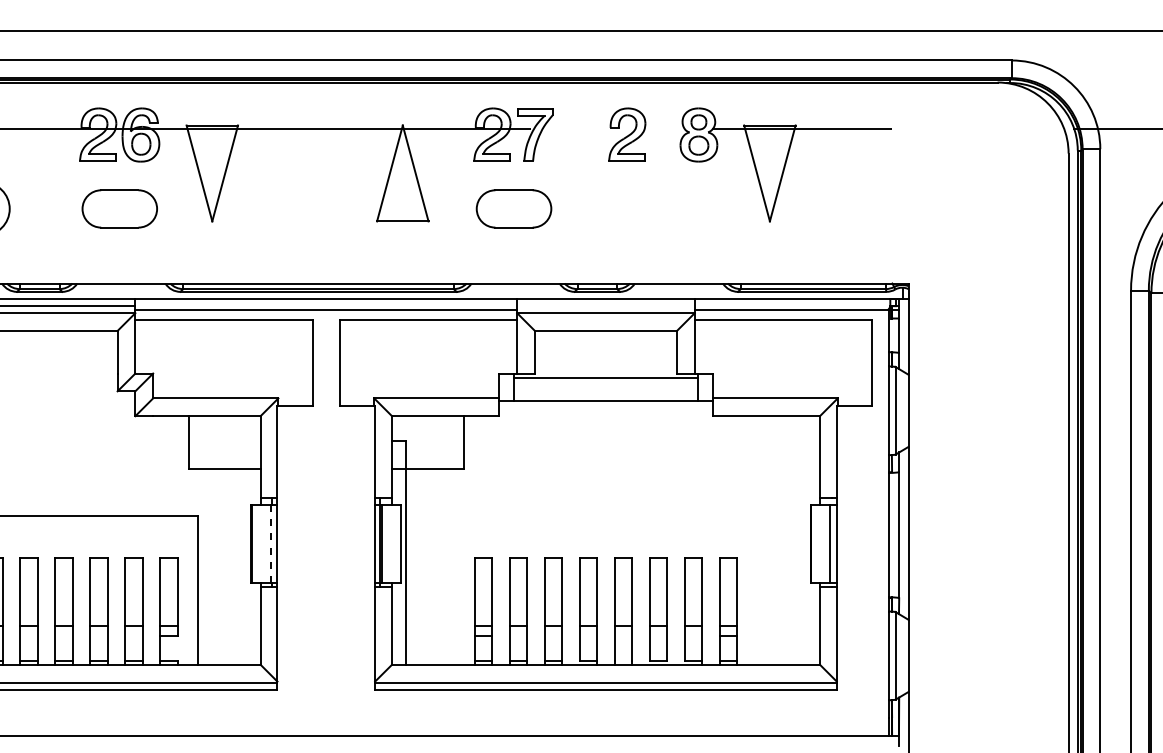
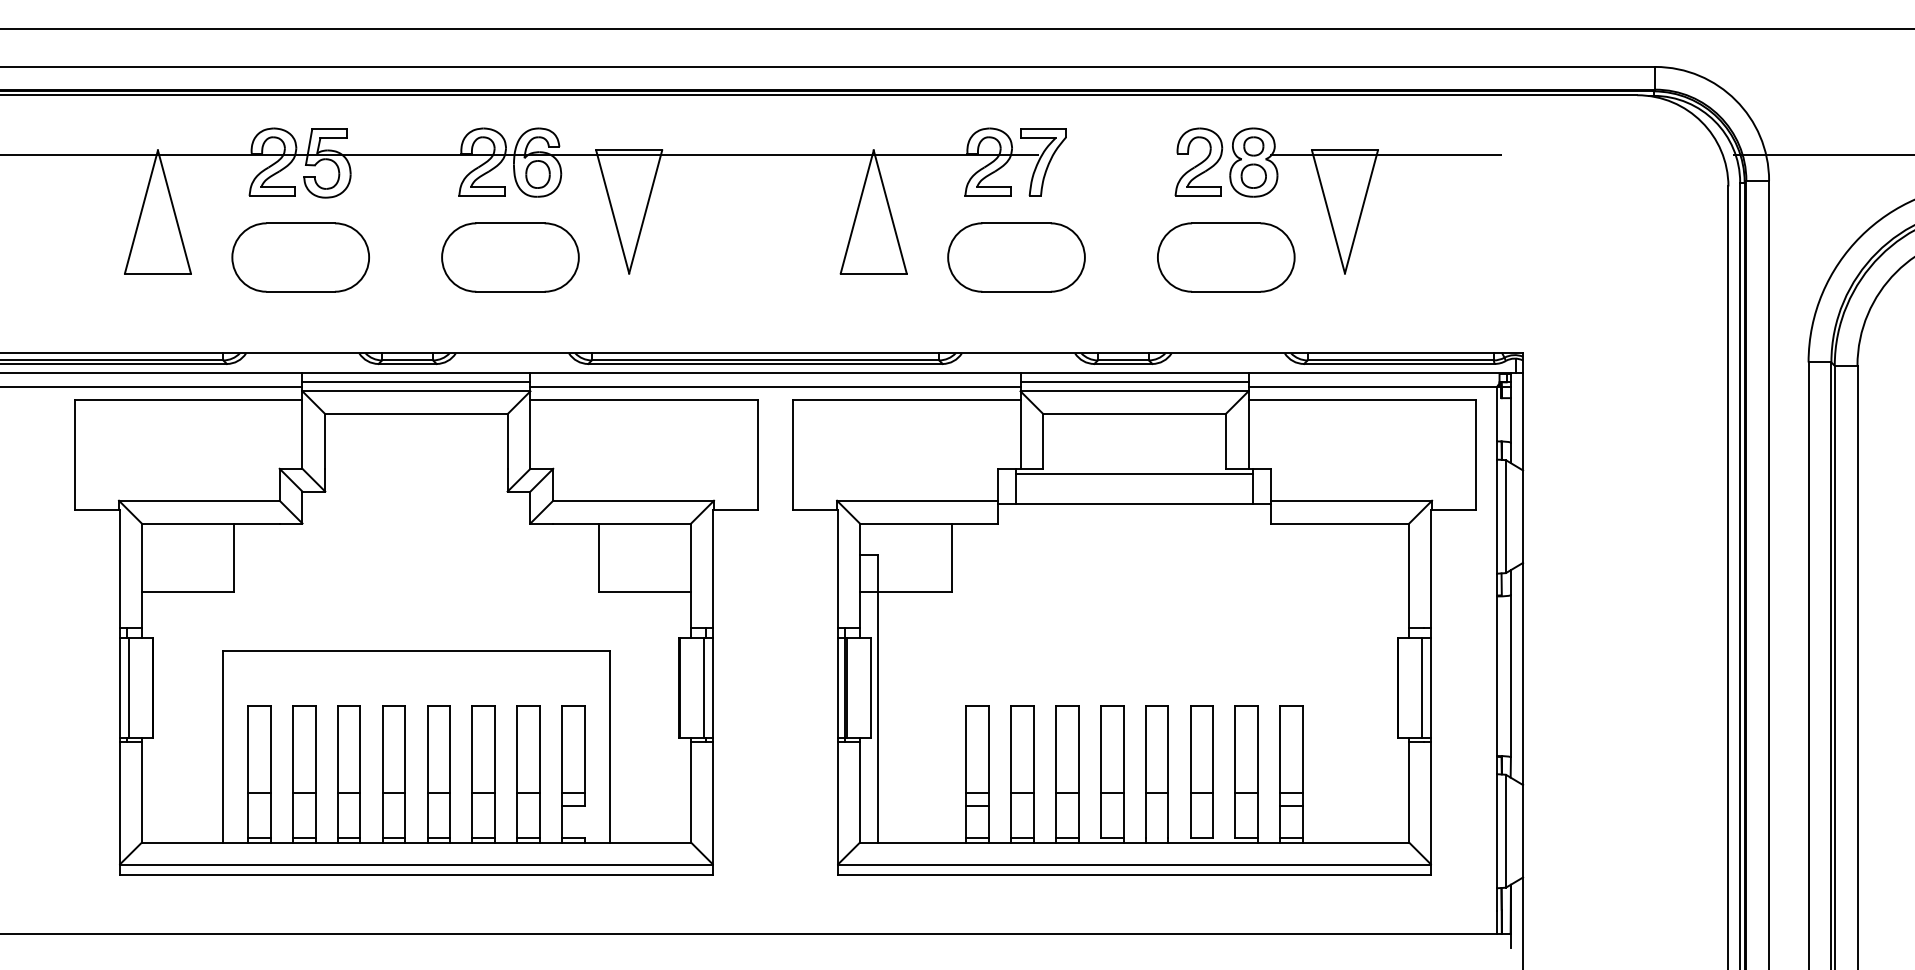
part: (626, 134) -> (1198, 161), moved
part: (119, 208) -> (510, 257), size x1.43
part: (514, 208) -> (1016, 257), size x1.43
part: (677, 208) -> (1226, 257), added
line: (605, 306) -> (1134, 382), added
line: (270, 544) -> (703, 688), dashed -> solid

